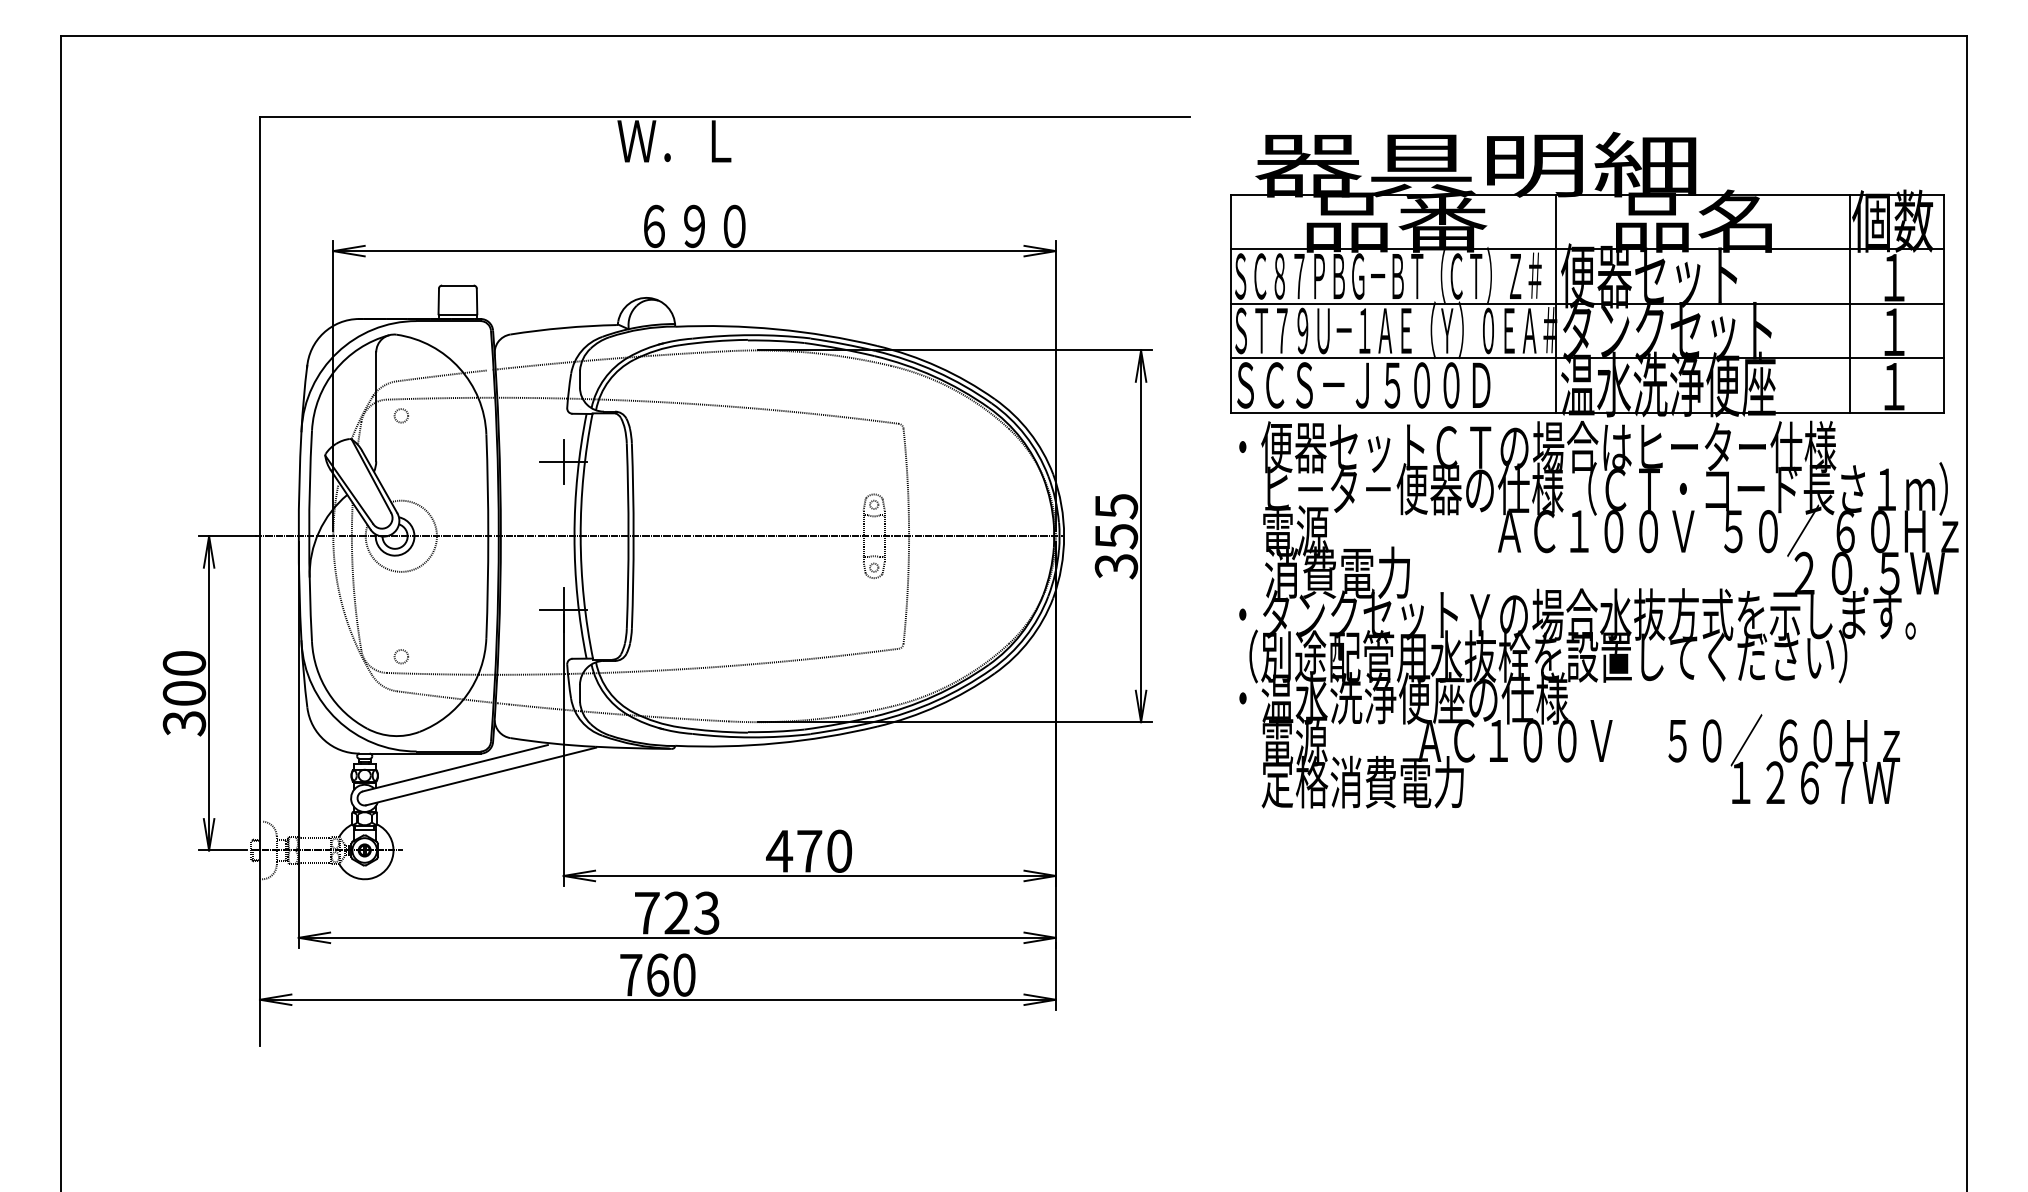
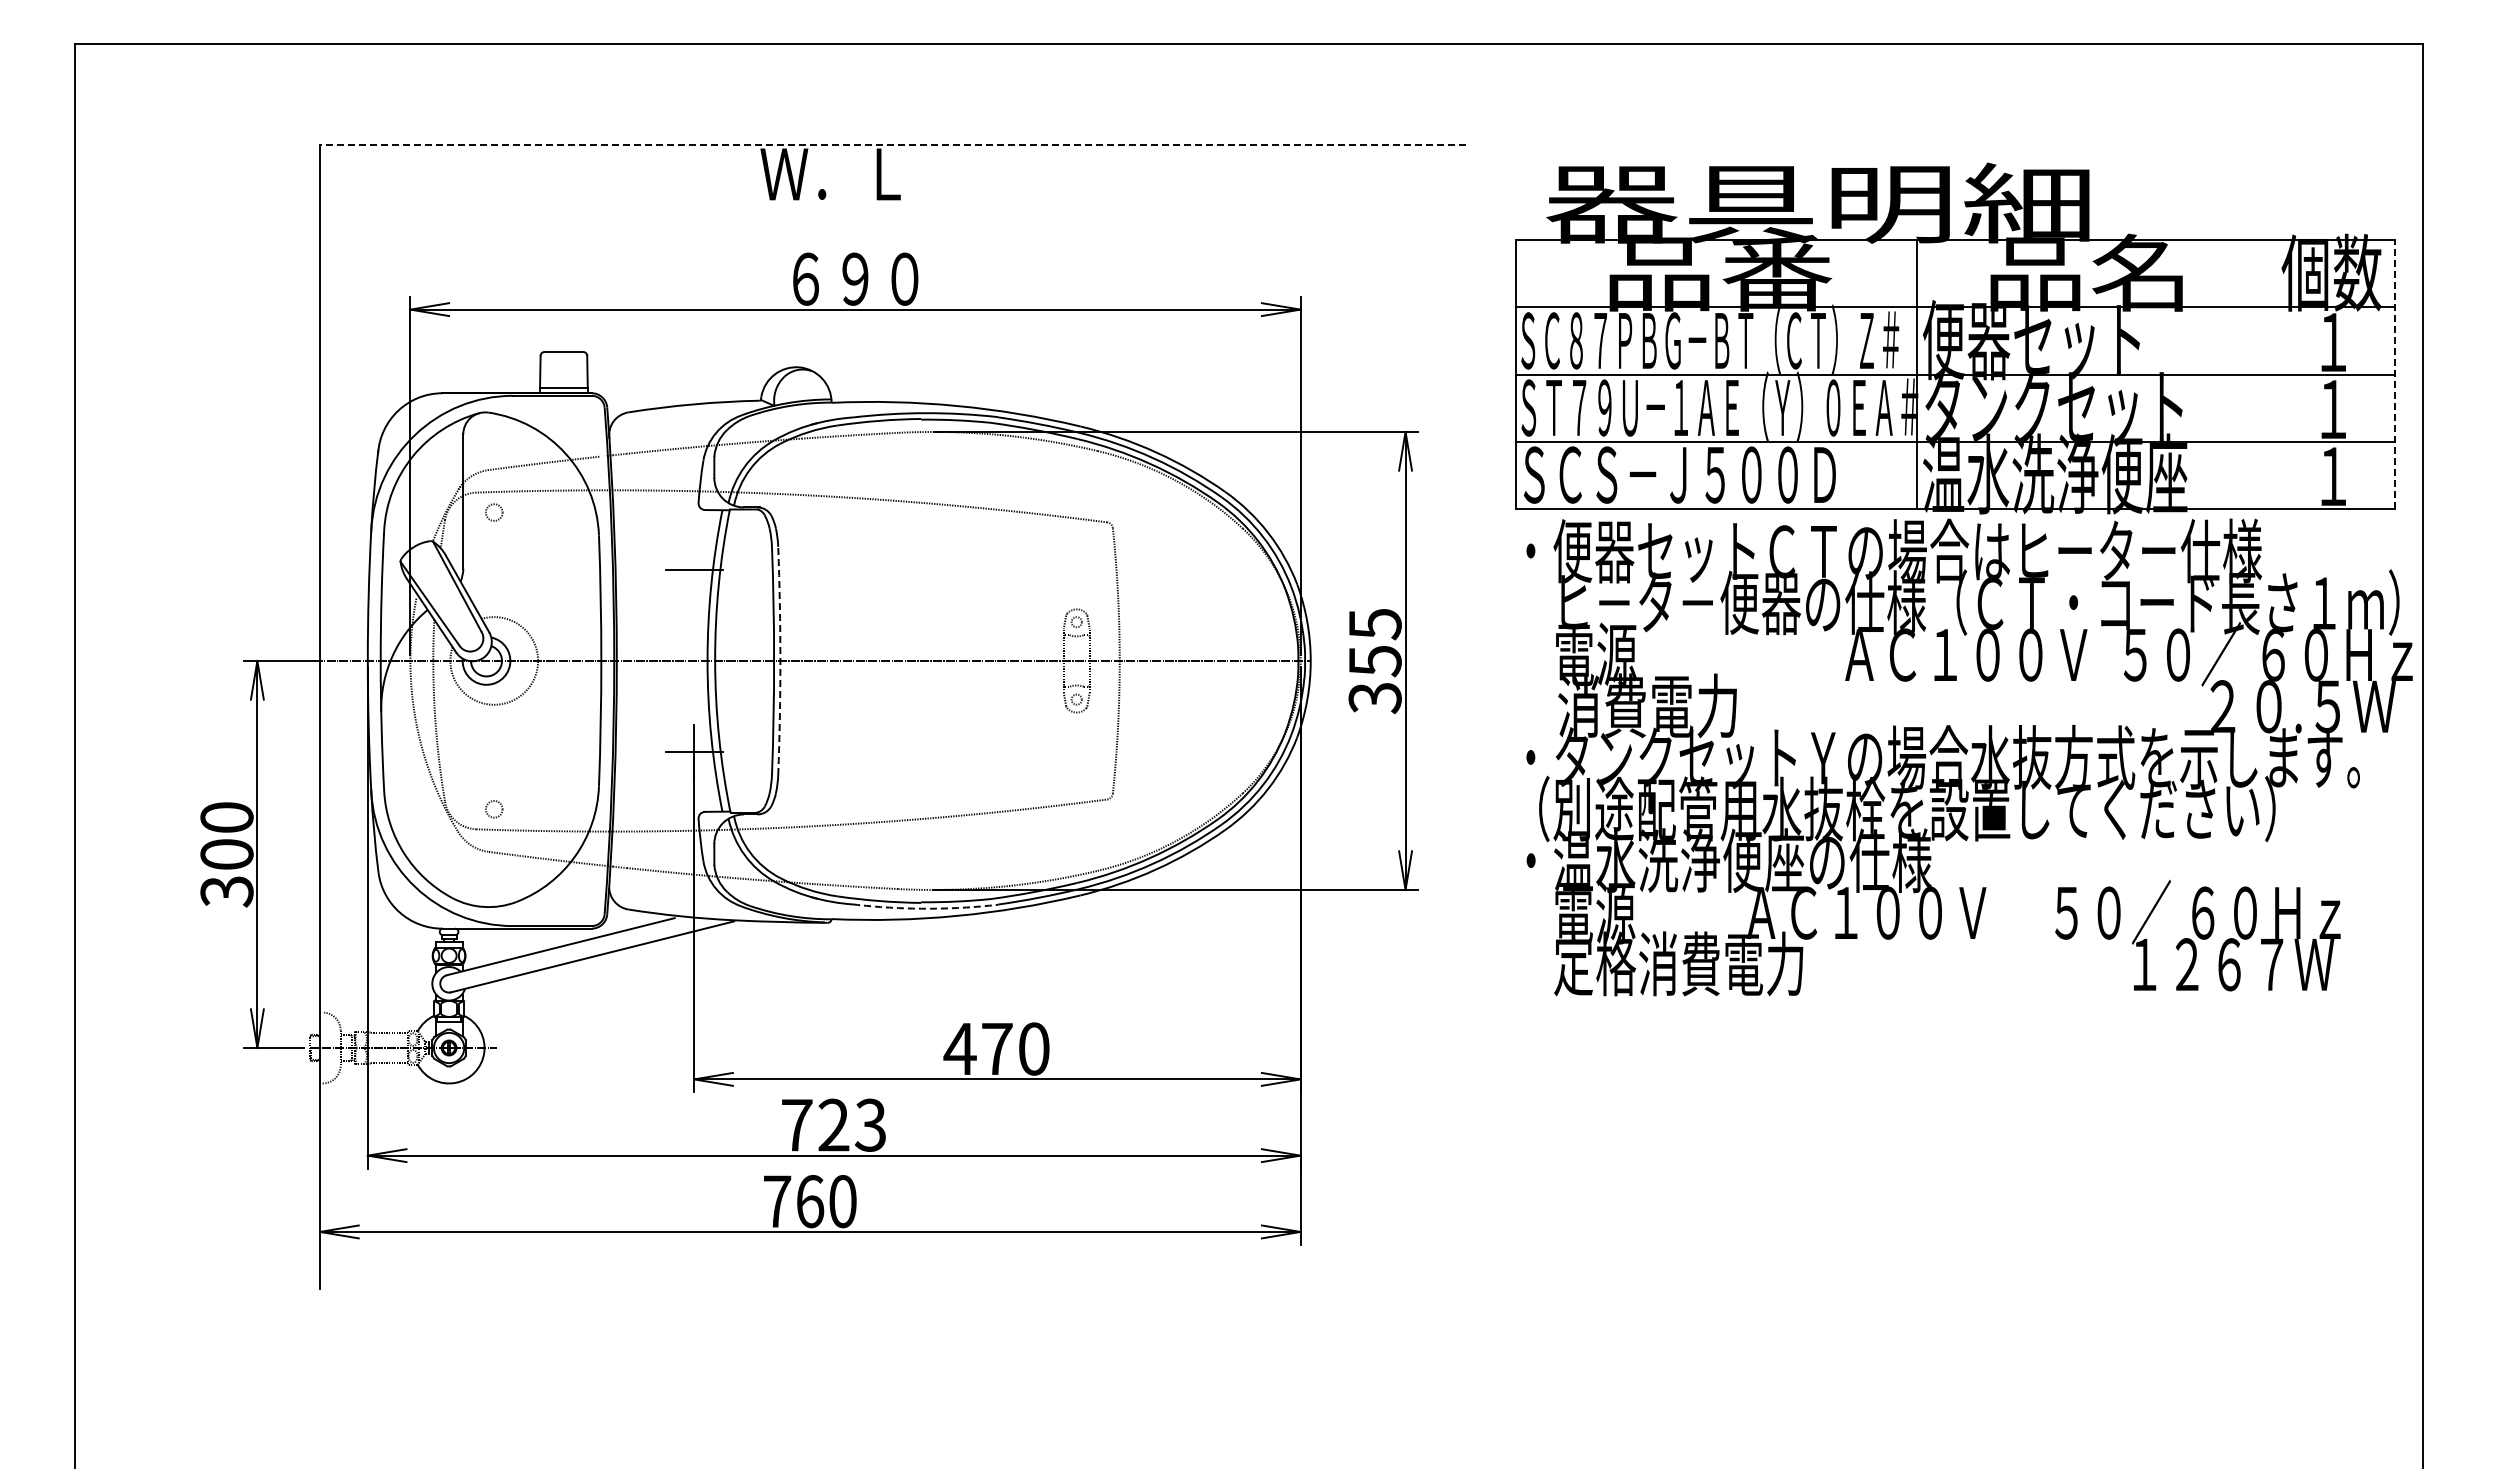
line: (724, 117) -> (892, 144), solid -> dashed
line: (1849, 303) -> (2278, 374), removed
line: (1943, 303) -> (2394, 374), solid -> dashed
line: (563, 462) -> (694, 569), removed
arc: (633, 535) -> (780, 660), solid -> dashed
arc: (751, 737) -> (925, 908), solid -> dashed

